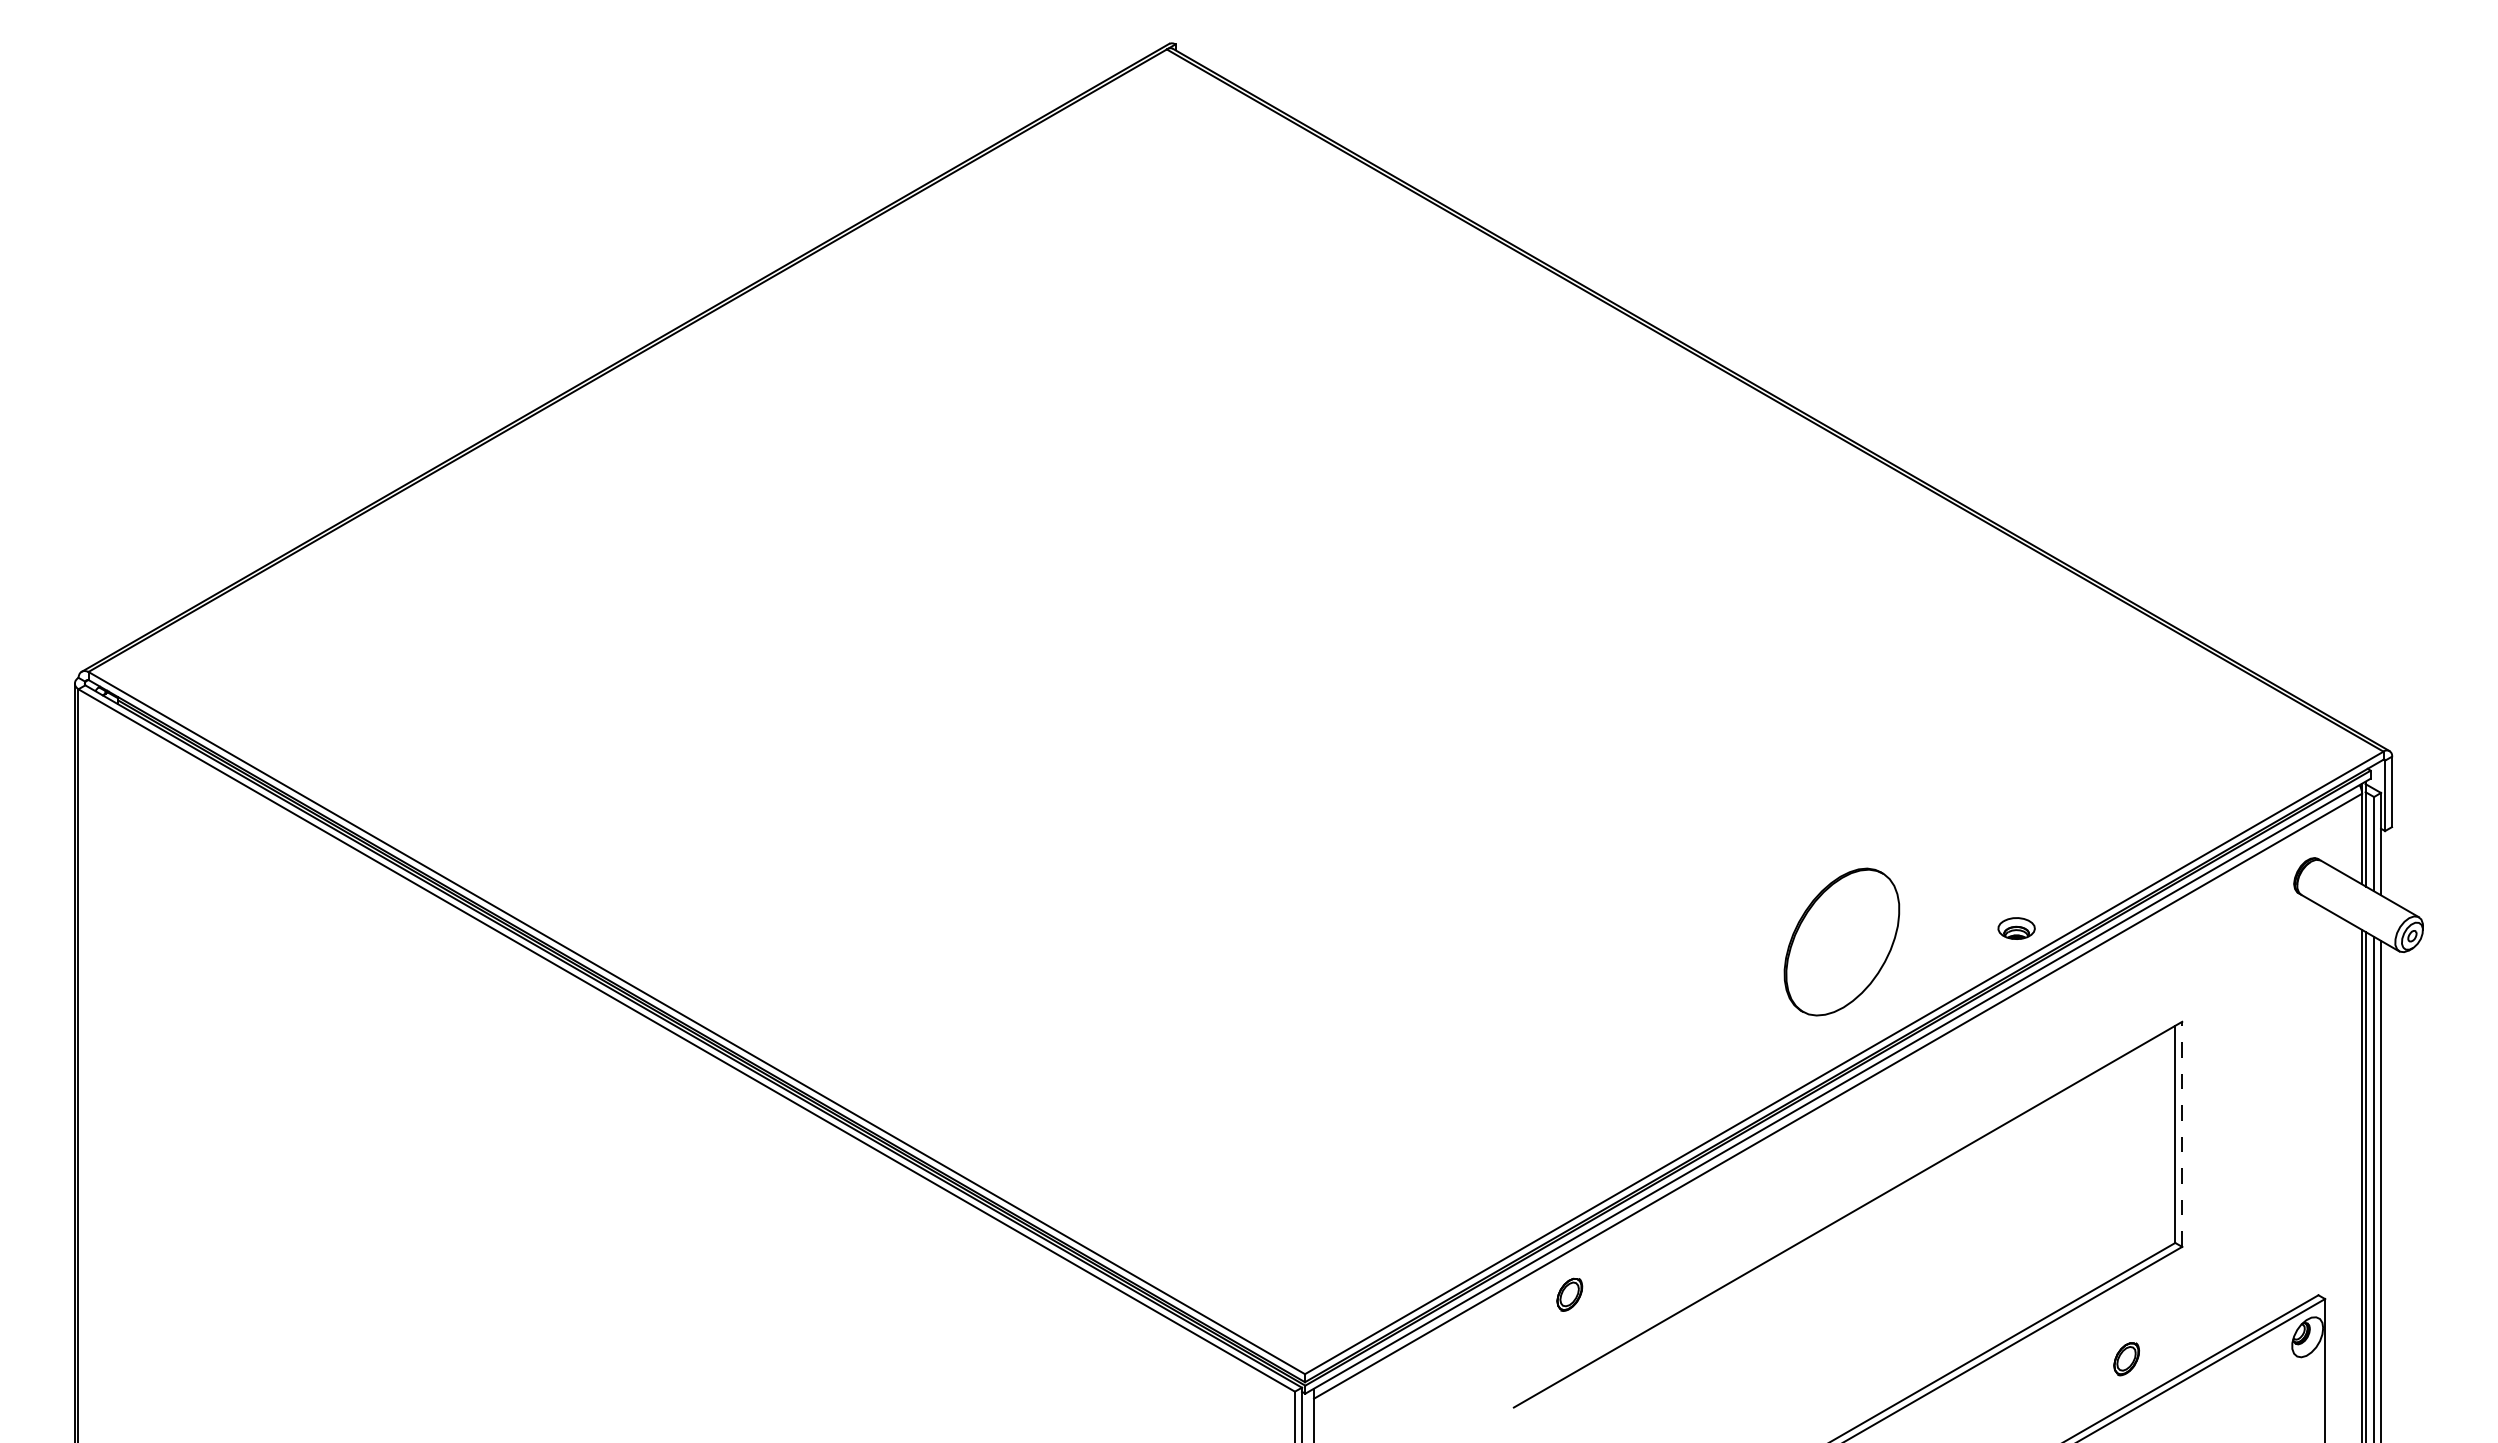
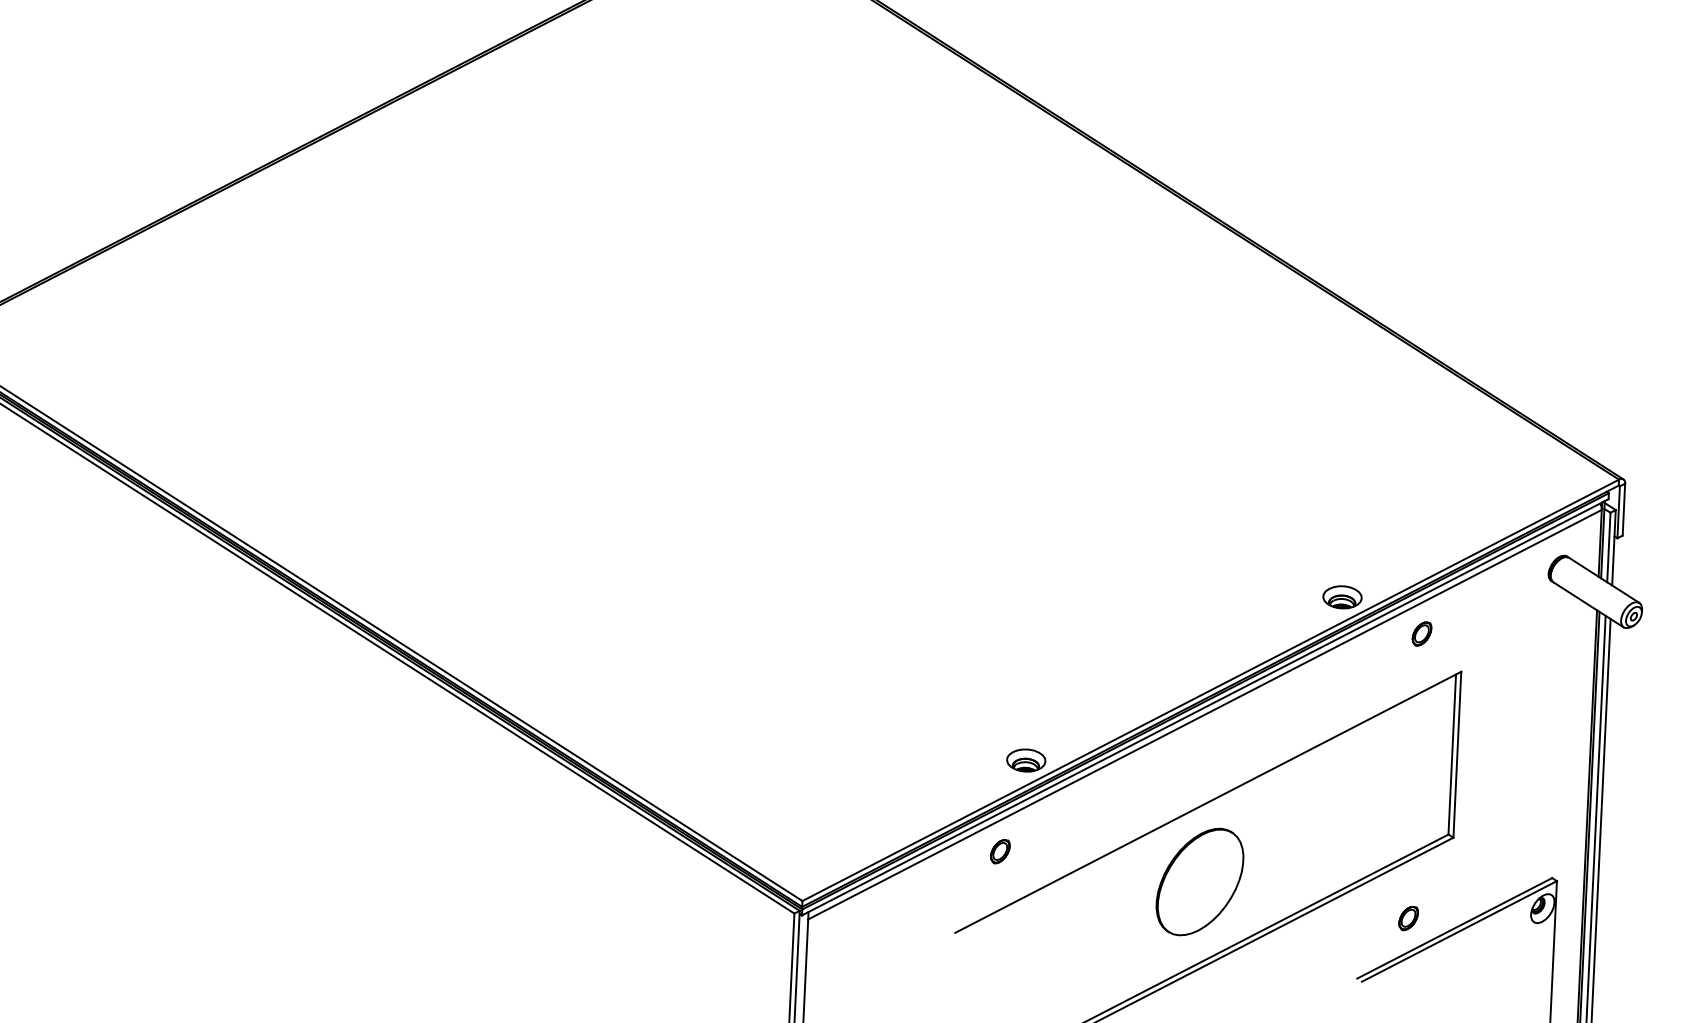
part: (2016, 928) -> (1342, 597), size x1.43
part: (1841, 941) -> (1199, 881), moved
part: (2126, 973) -> (1421, 634), added
line: (2182, 1134) -> (1457, 754), dashed -> solid
part: (1598, 1169) -> (1025, 760), added

